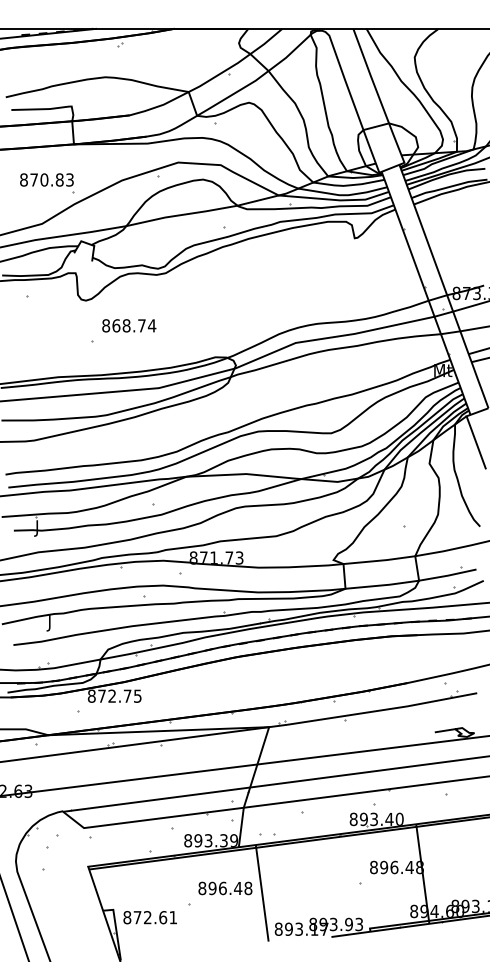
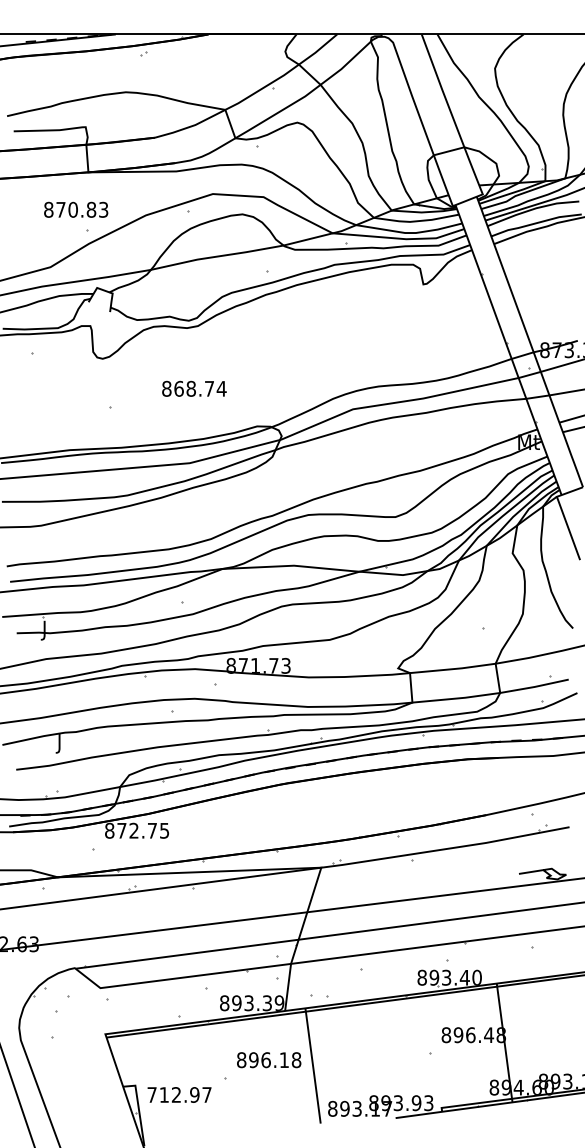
text: (47, 179) -> (76, 209), moved
text: (129, 325) -> (194, 388), moved
text: (238, 887) -> (284, 1059), 896.48 -> 896.18
text: (150, 917) -> (179, 1094), 872.61 -> 712.97

